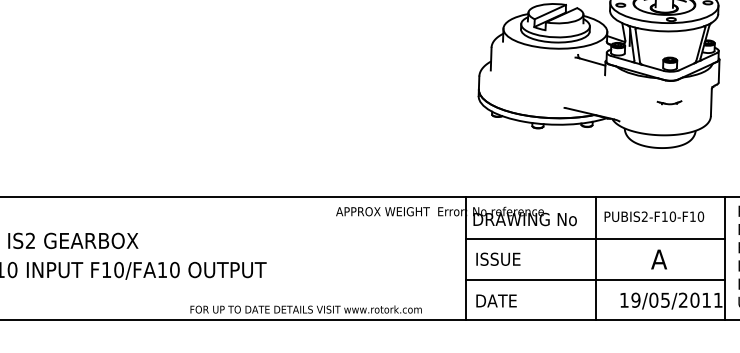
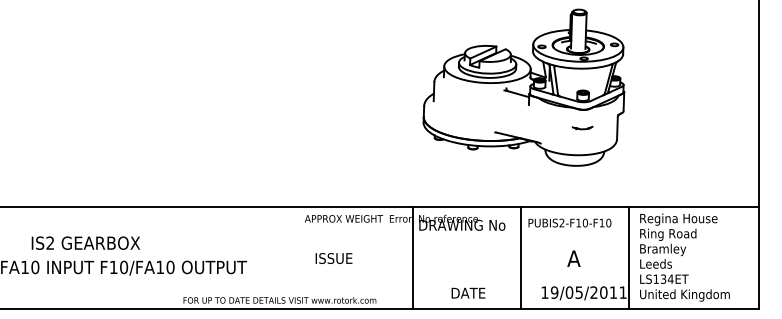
line: (594, 238) -> (520, 241), removed
text: (497, 259) -> (333, 258), moved
line: (594, 279) -> (520, 275), removed
text: (496, 300) -> (468, 292), moved

